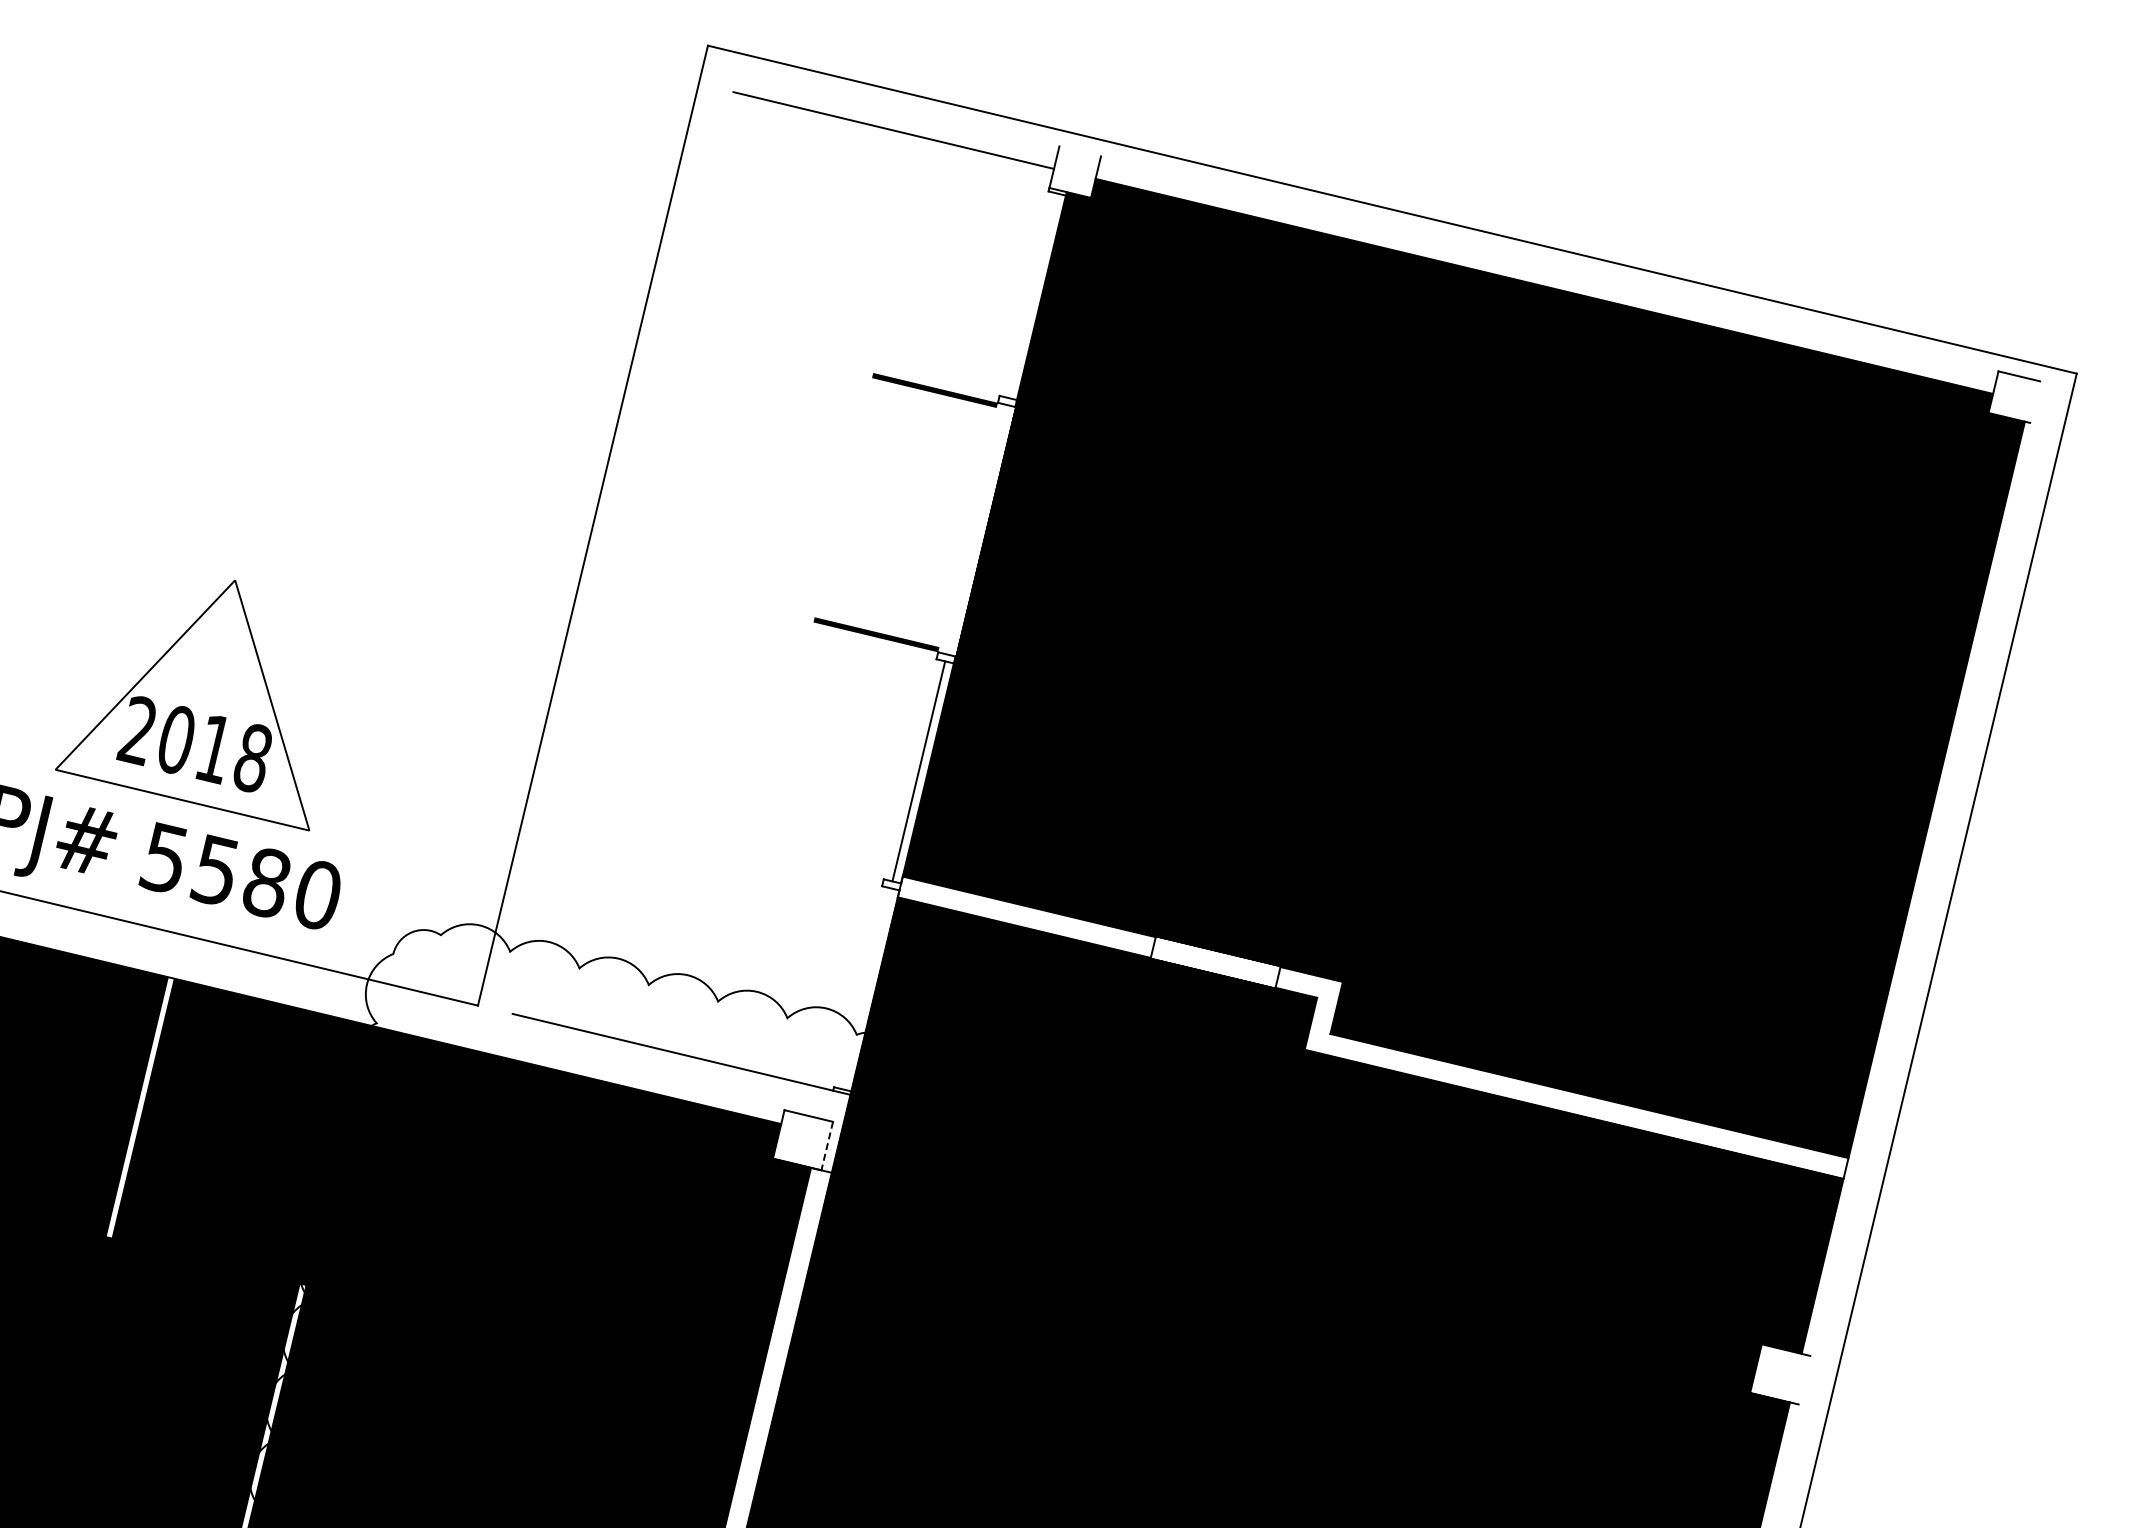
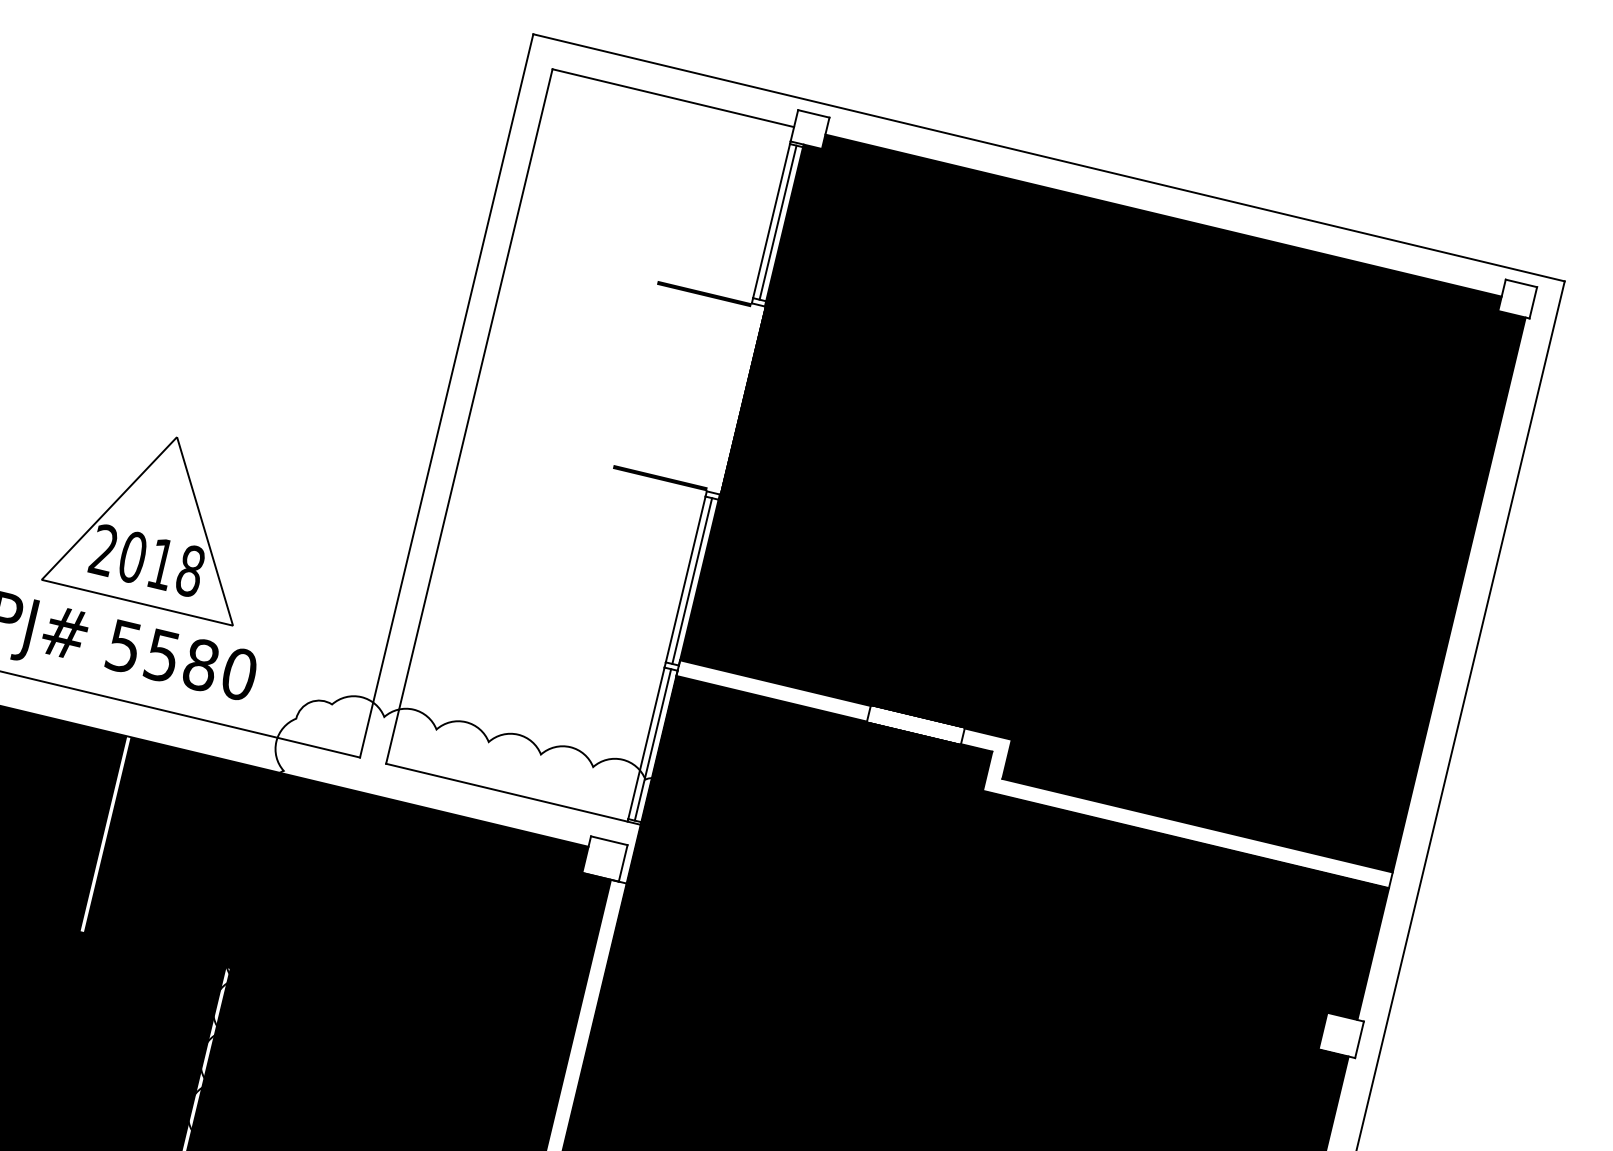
line: (1080, 151) -> (814, 113), added
line: (1023, 293) -> (771, 220), added
line: (1032, 295) -> (777, 222), added
line: (2035, 401) -> (1533, 302), added
line: (622, 552) -> (468, 416), added
line: (909, 769) -> (685, 579), added
line: (858, 986) -> (646, 743), added
line: (866, 988) -> (652, 744), added
line: (827, 1146) -> (623, 863), dashed -> solid
line: (1804, 1379) -> (1359, 1039), added

